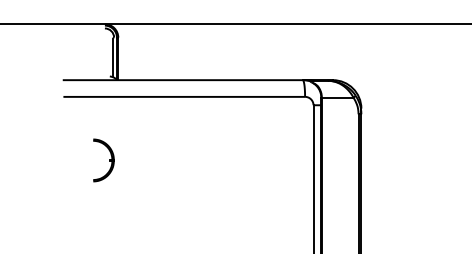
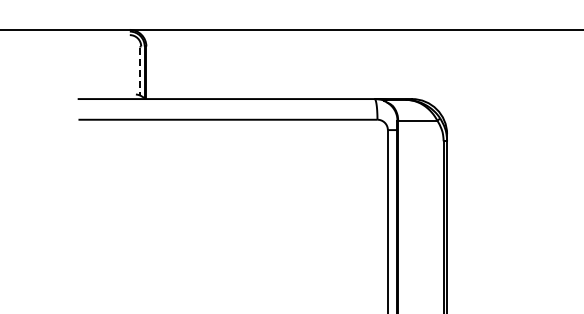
line: (113, 58) -> (140, 72), solid -> dashed
part: (109, 160) -> (135, 198), removed

